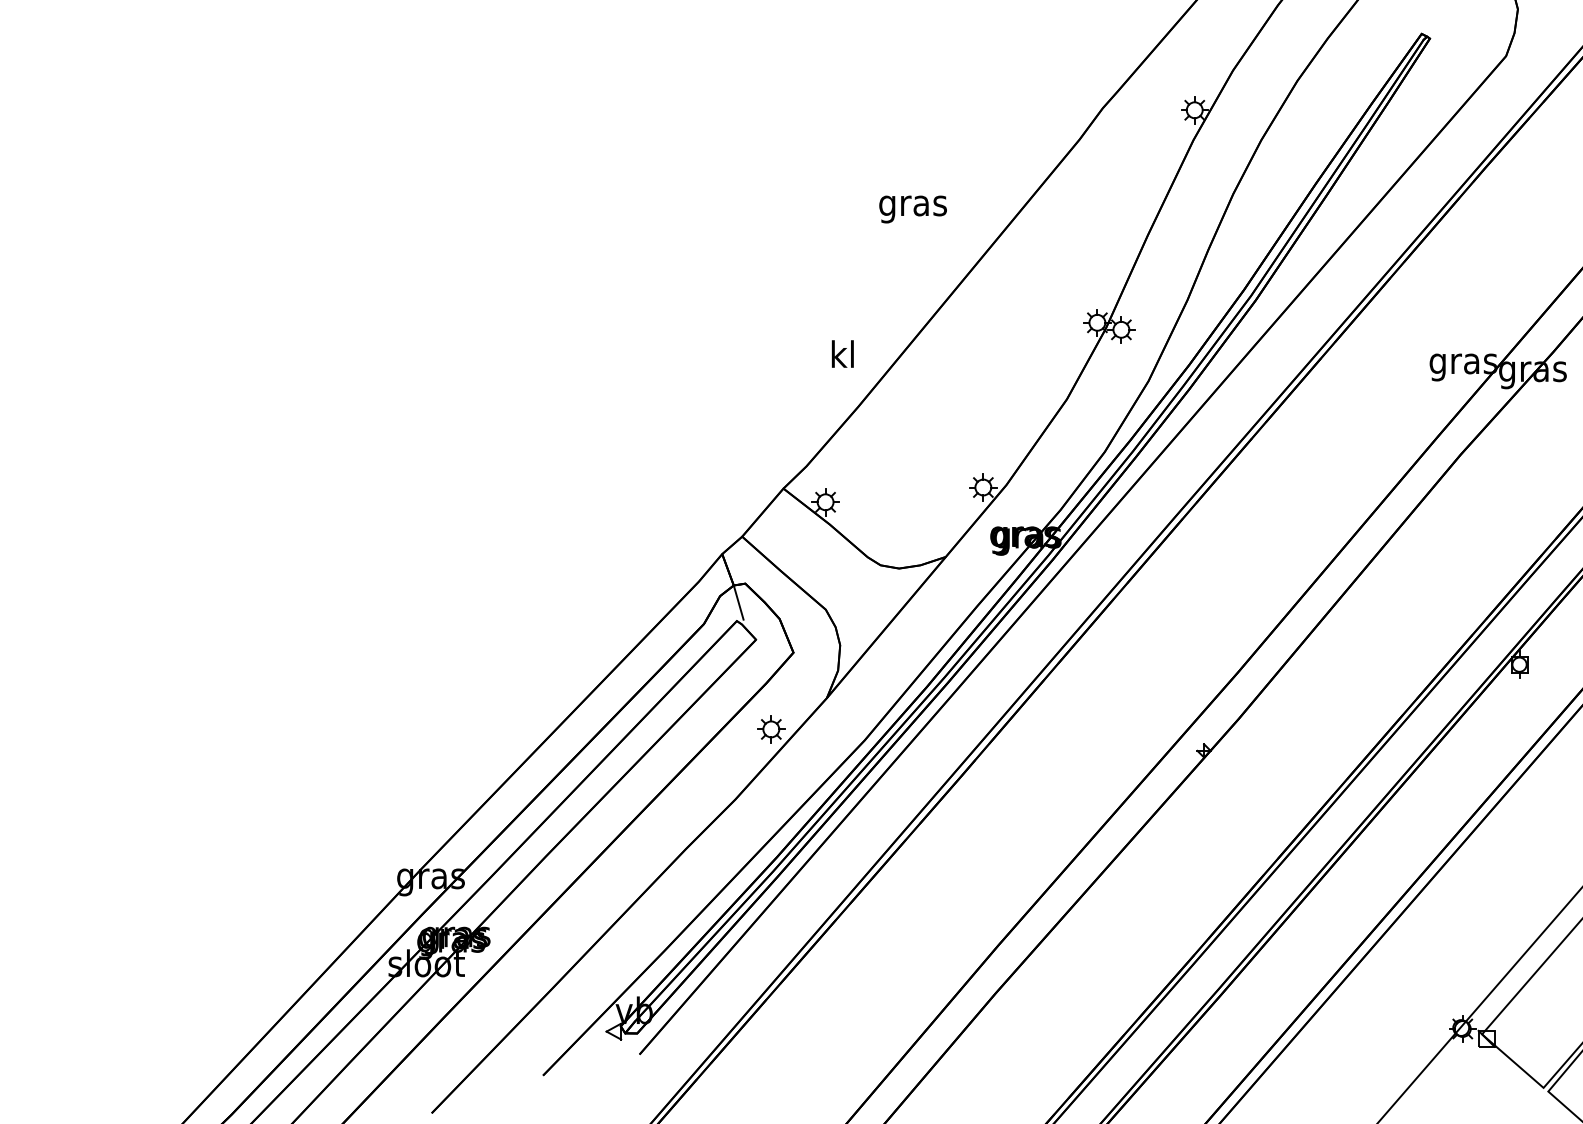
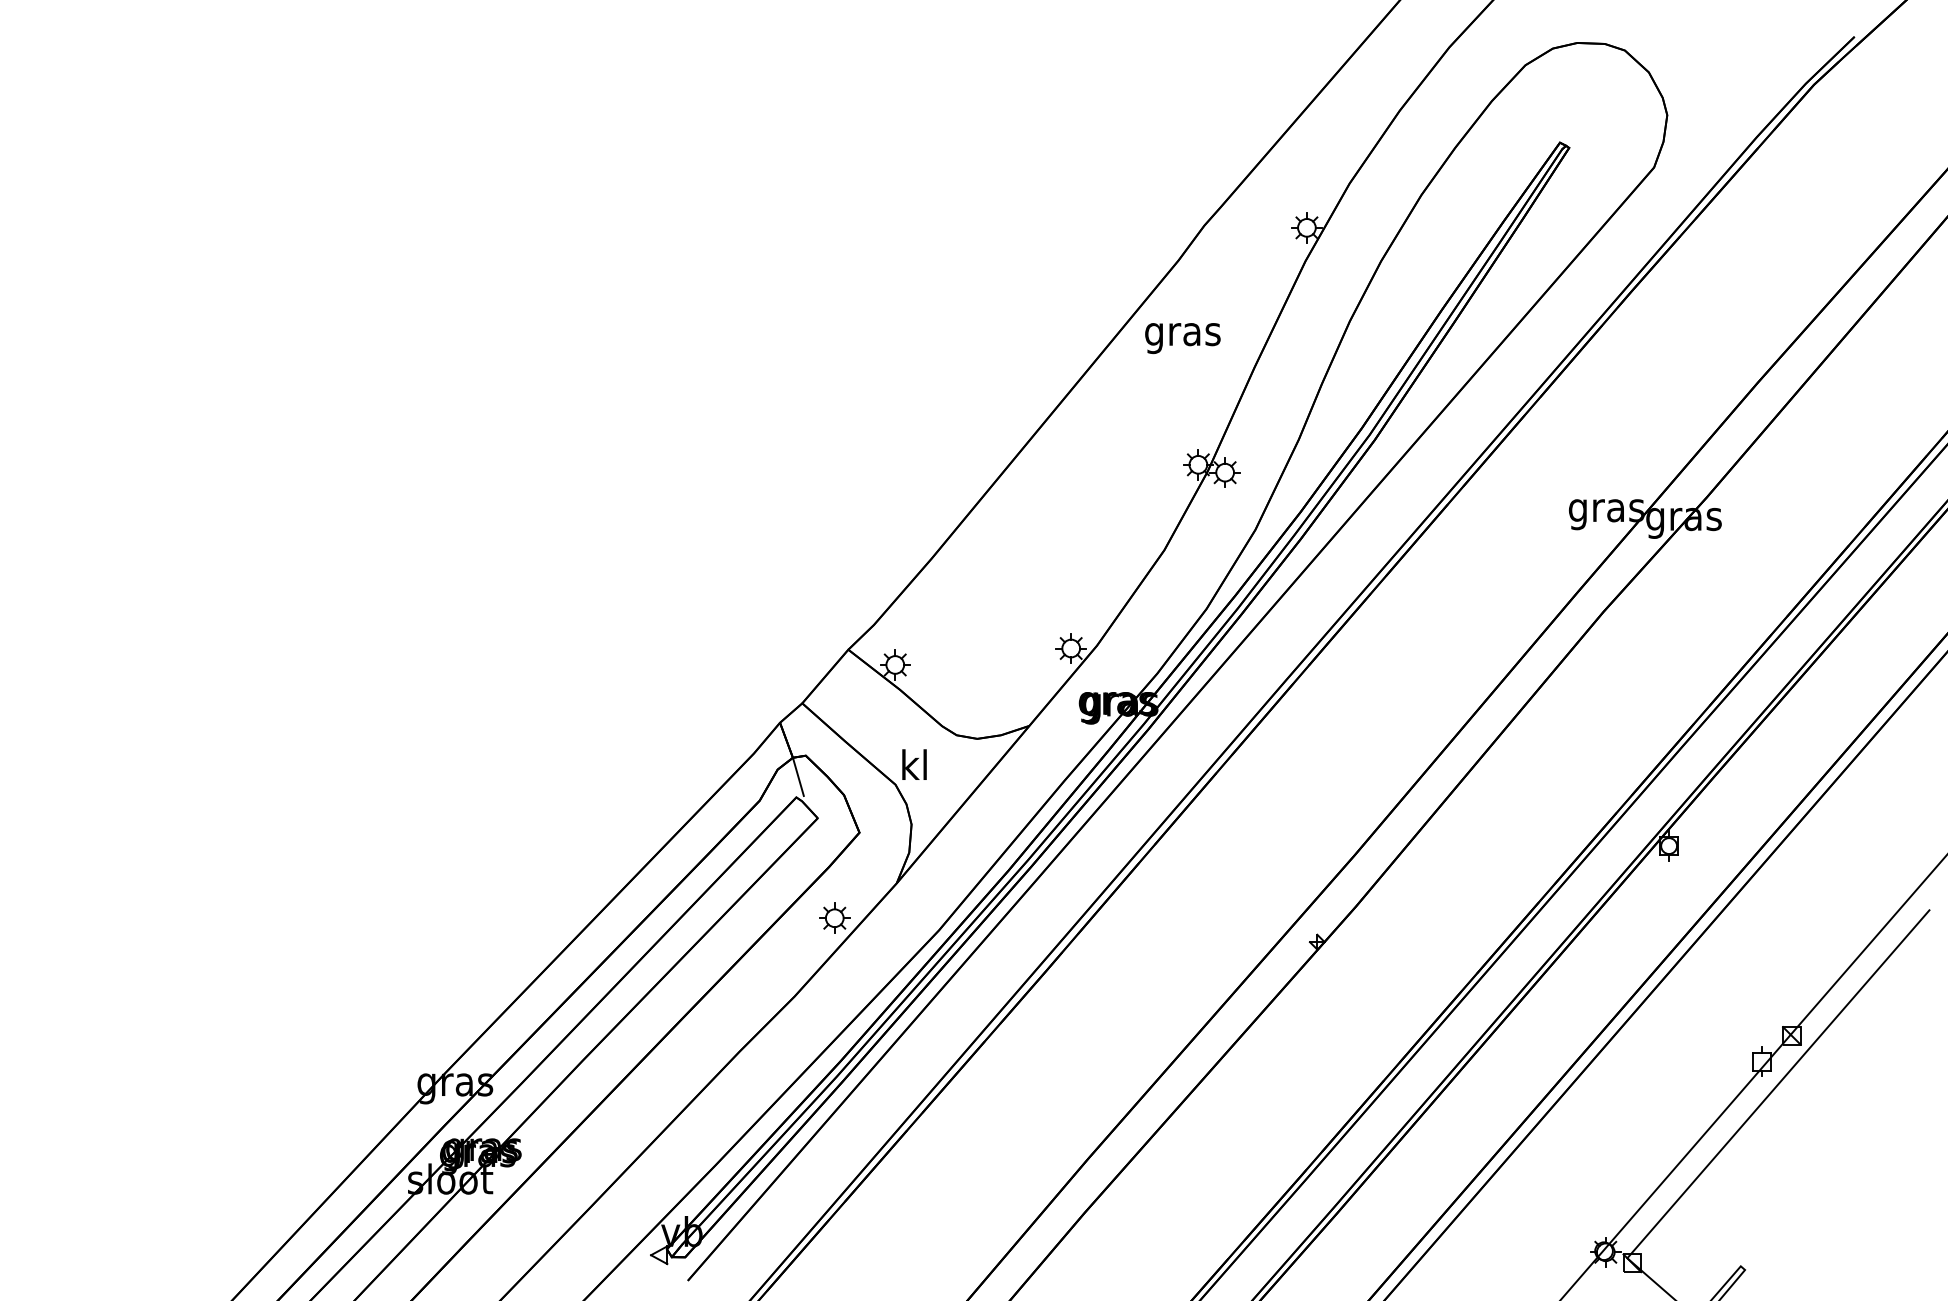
text: (912, 209) -> (1182, 338), moved
text: (842, 353) -> (914, 764), moved

